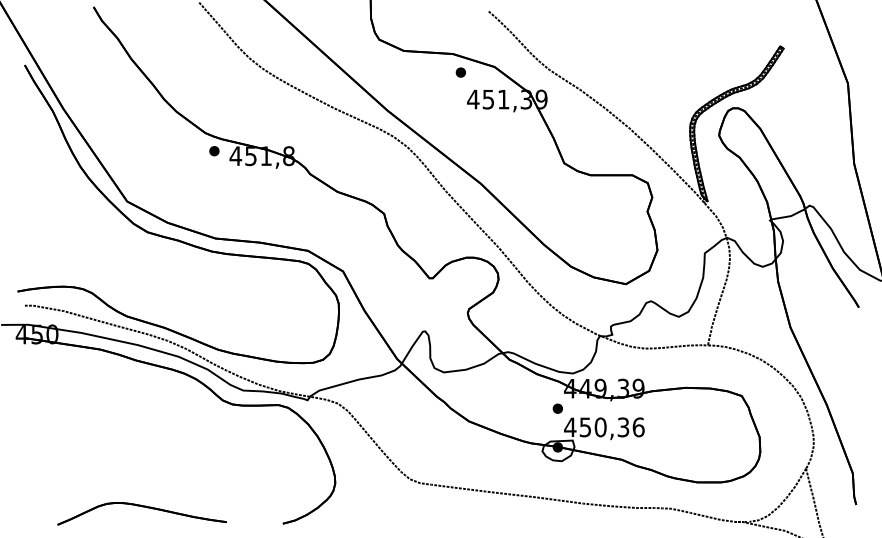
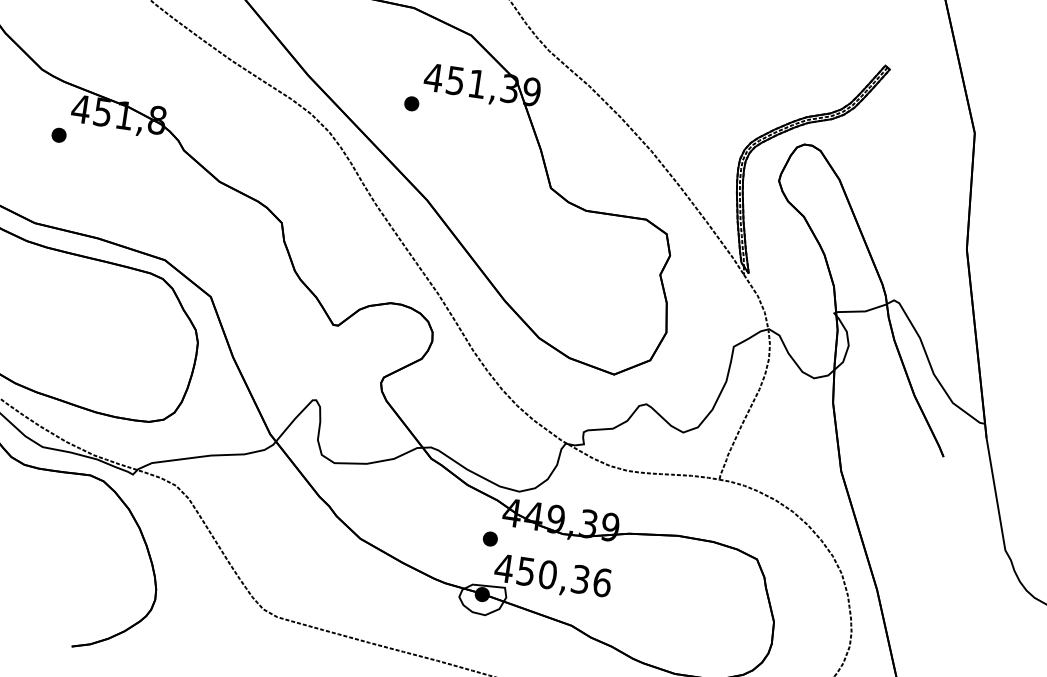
part: (460, 72) -> (411, 103), moved
part: (214, 151) -> (59, 135), moved

